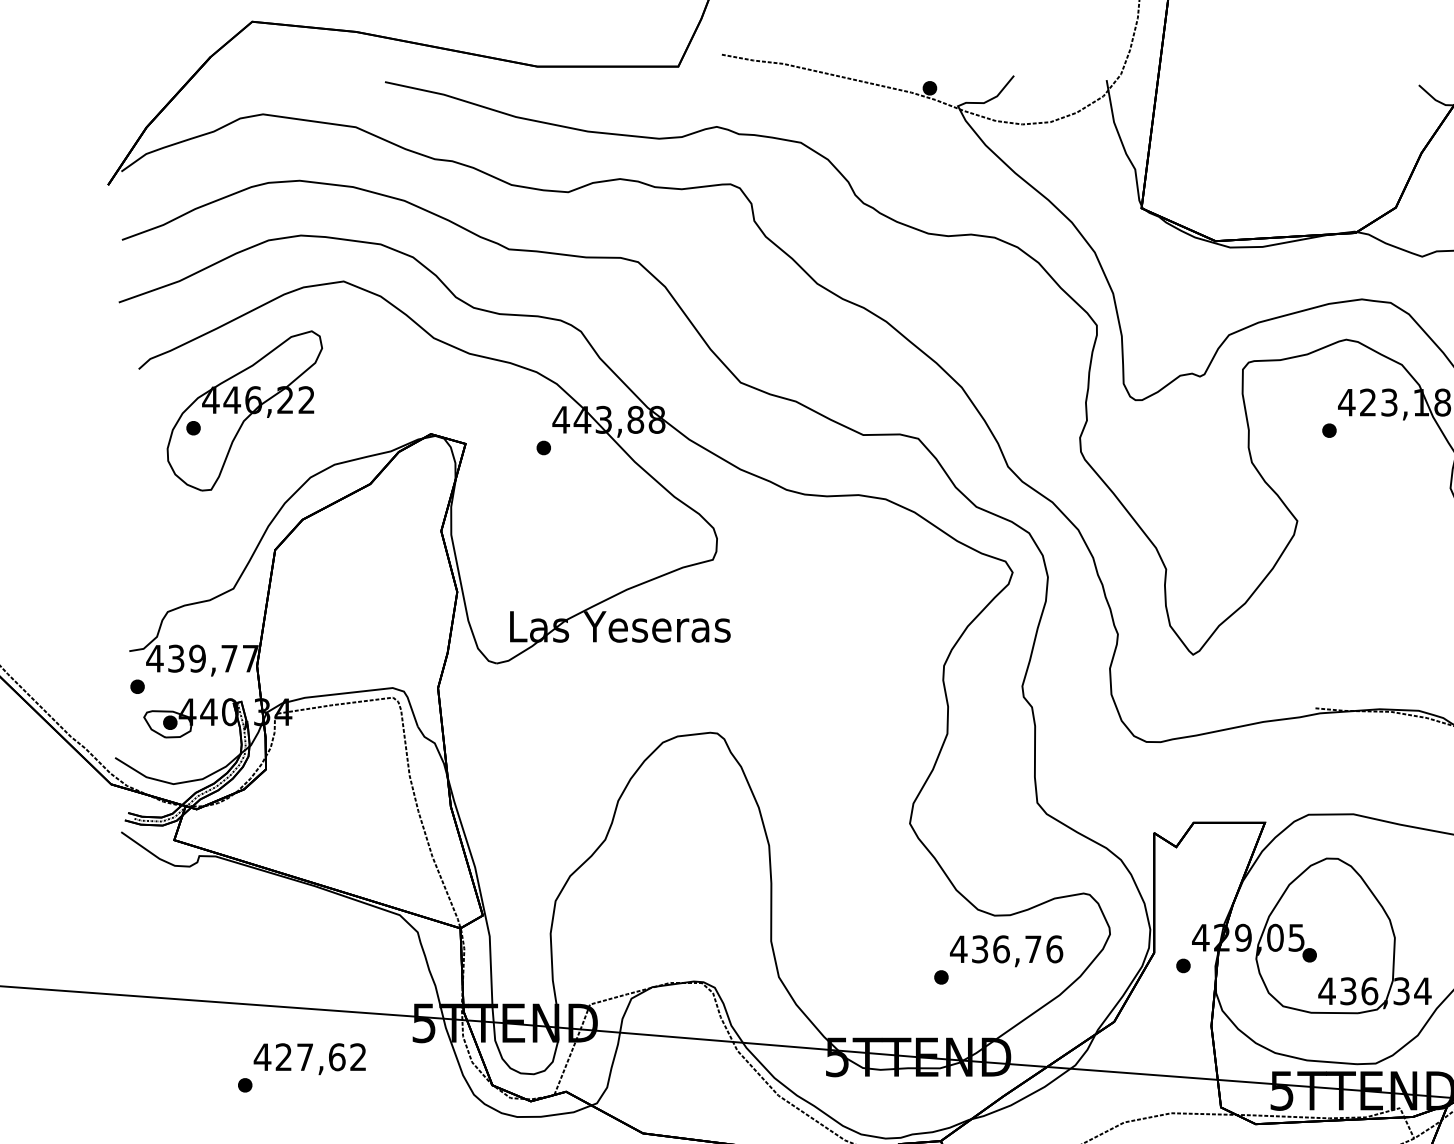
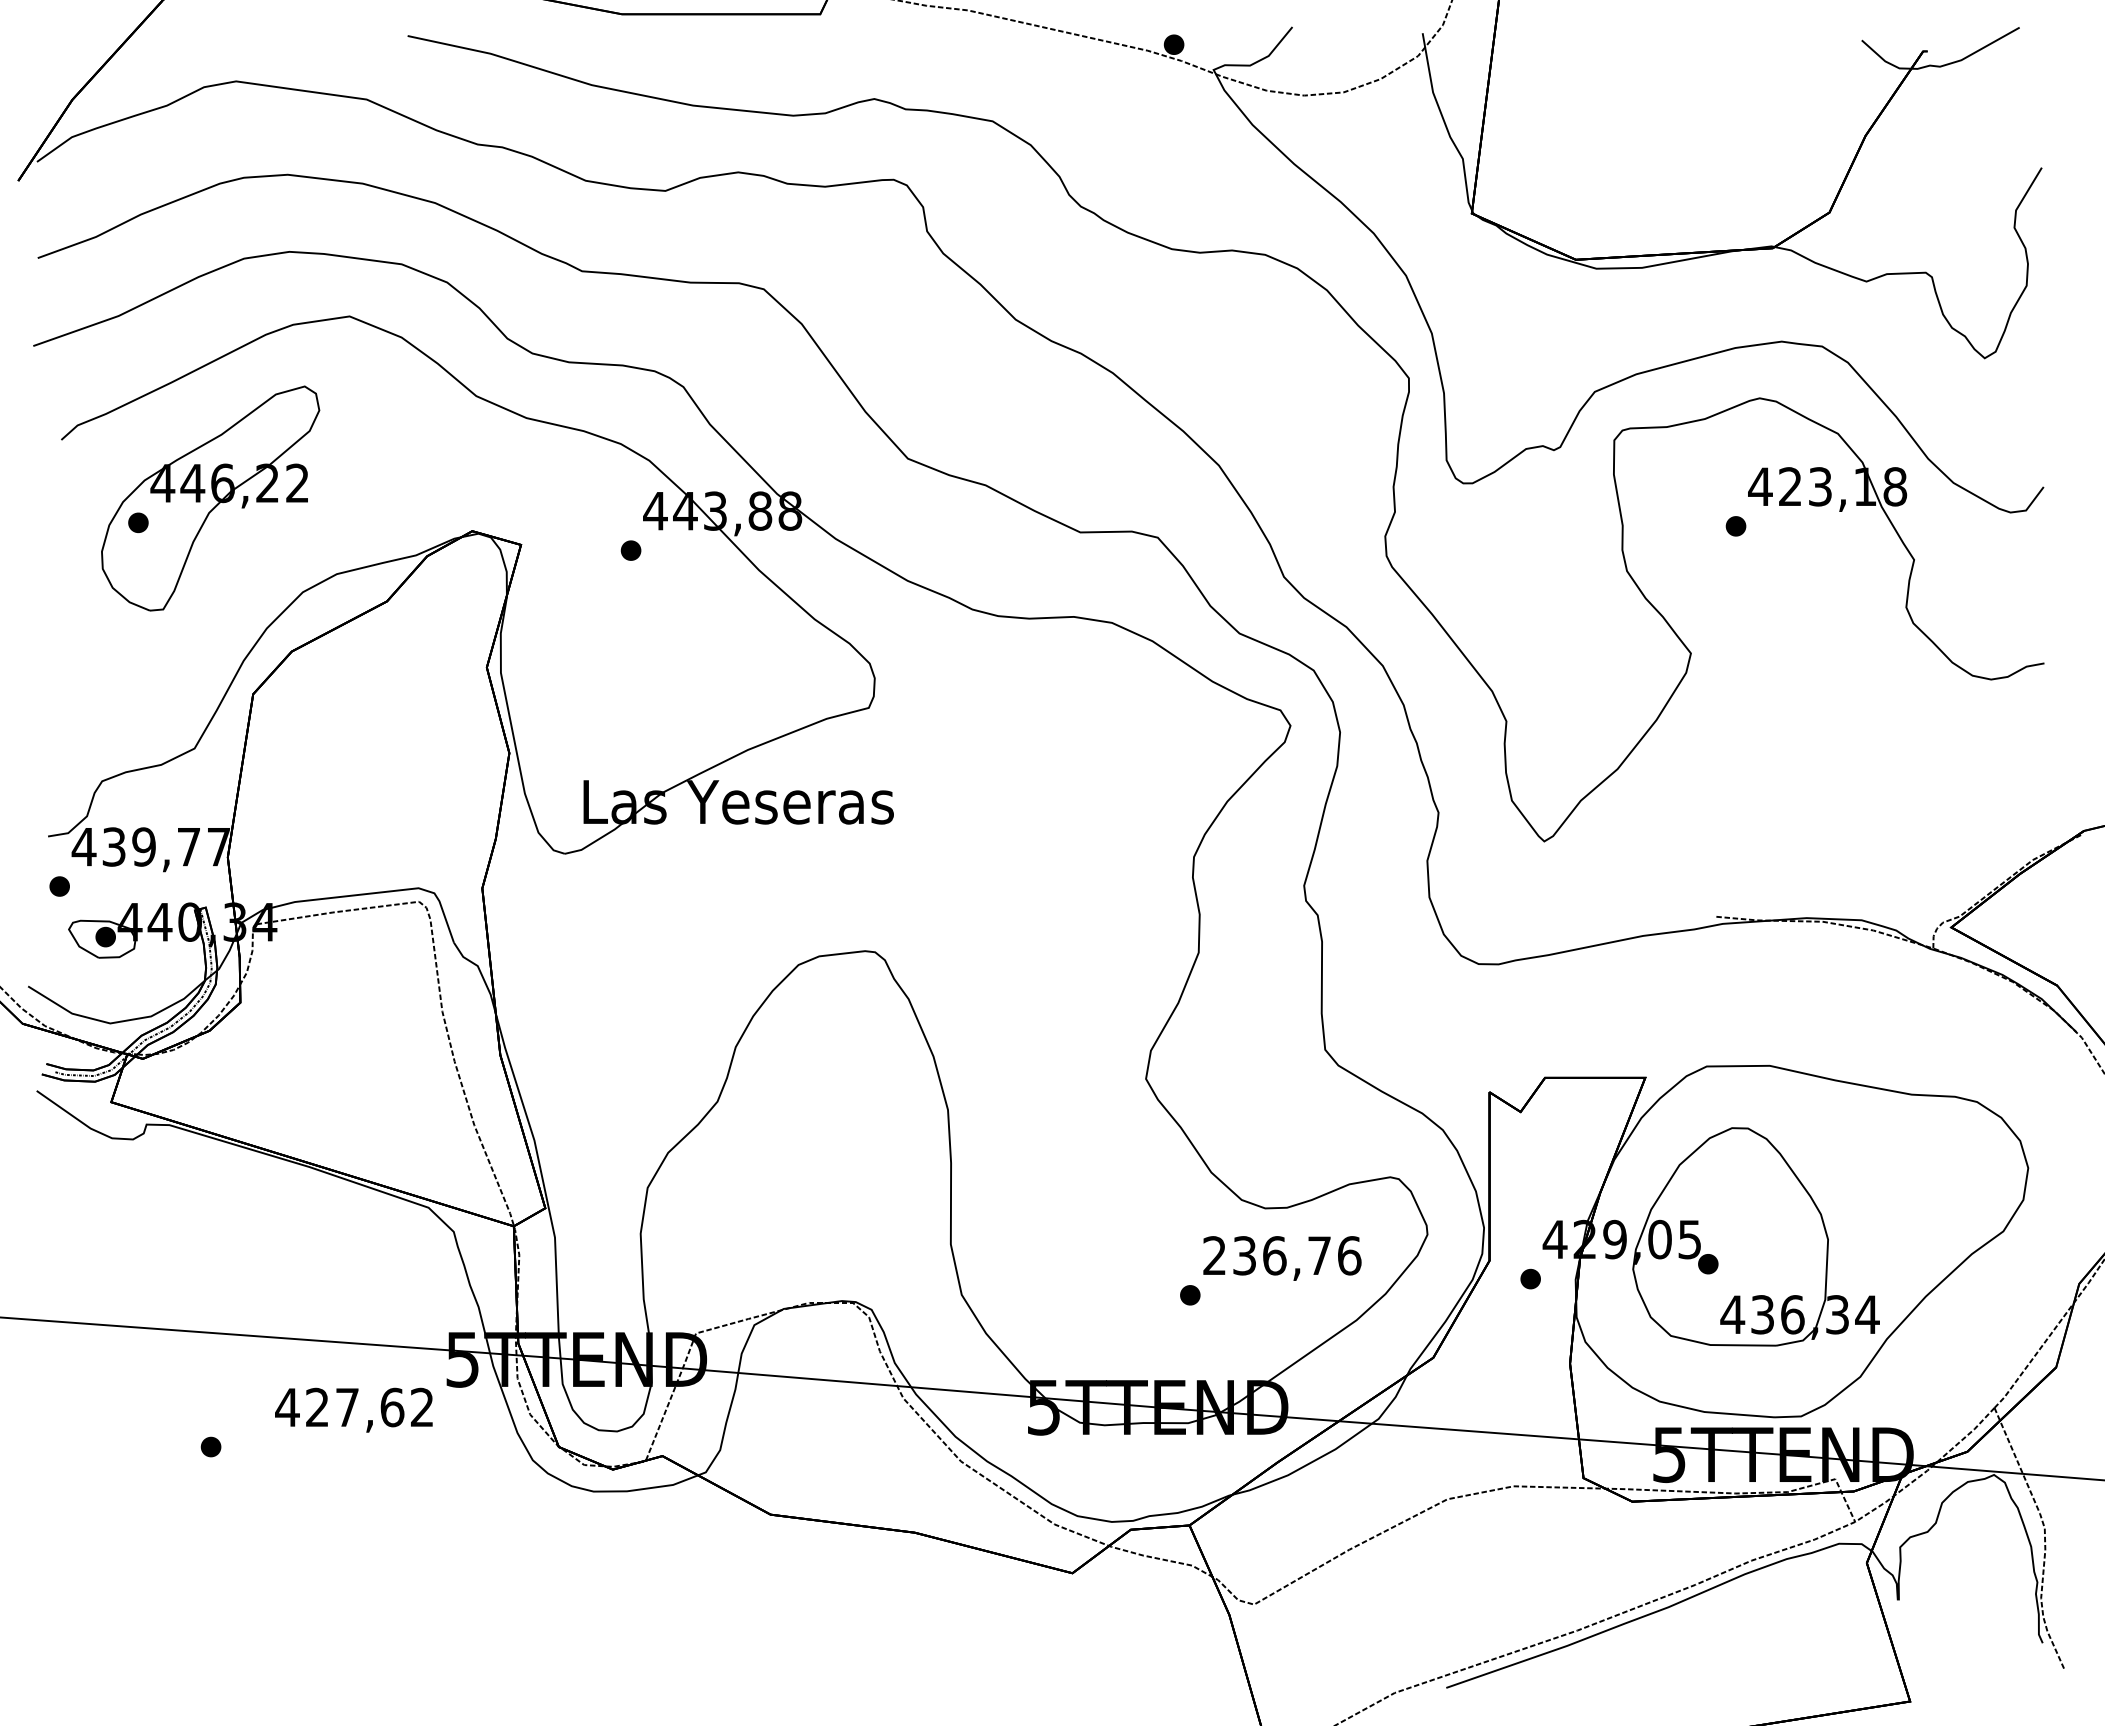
text: (958, 949) -> (1214, 1255), 436,76 -> 236,76
text: (309, 1058) -> (353, 1409), moved

